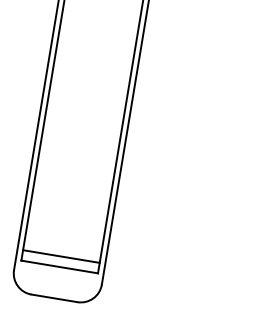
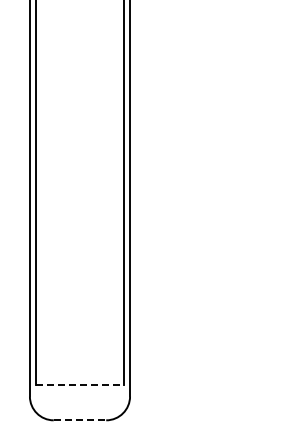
line: (61, 256) -> (79, 372), removed
line: (59, 266) -> (79, 384), solid -> dashed
line: (54, 298) -> (80, 420), solid -> dashed

